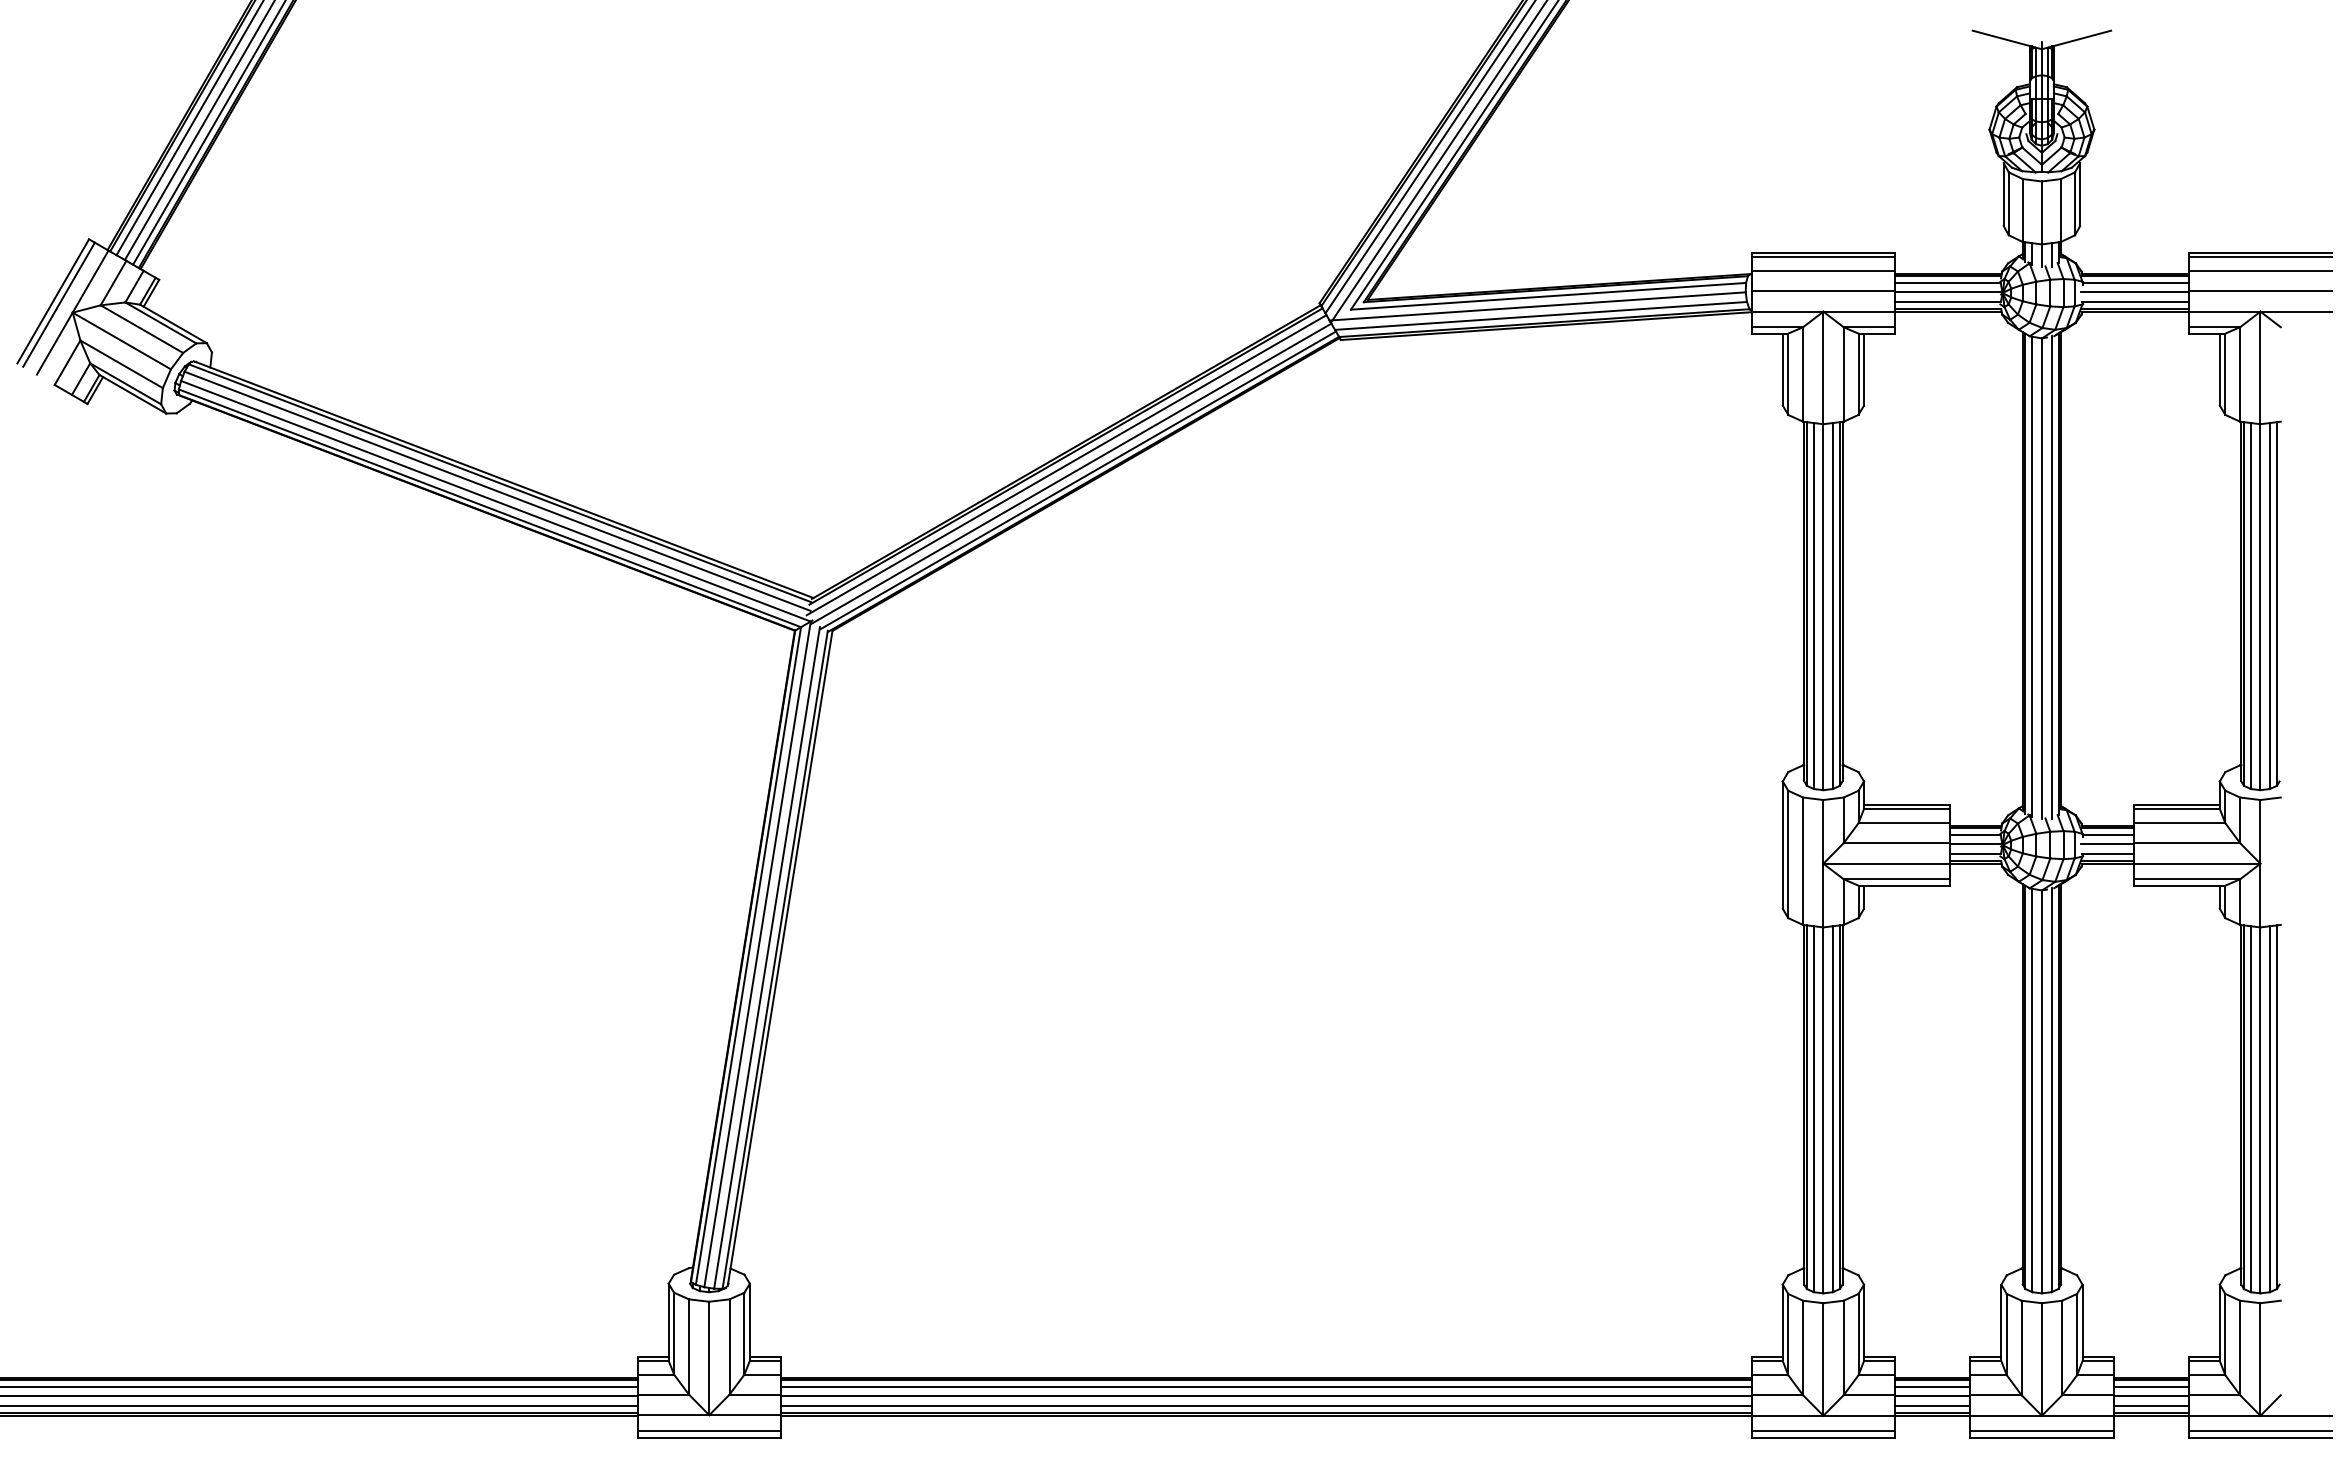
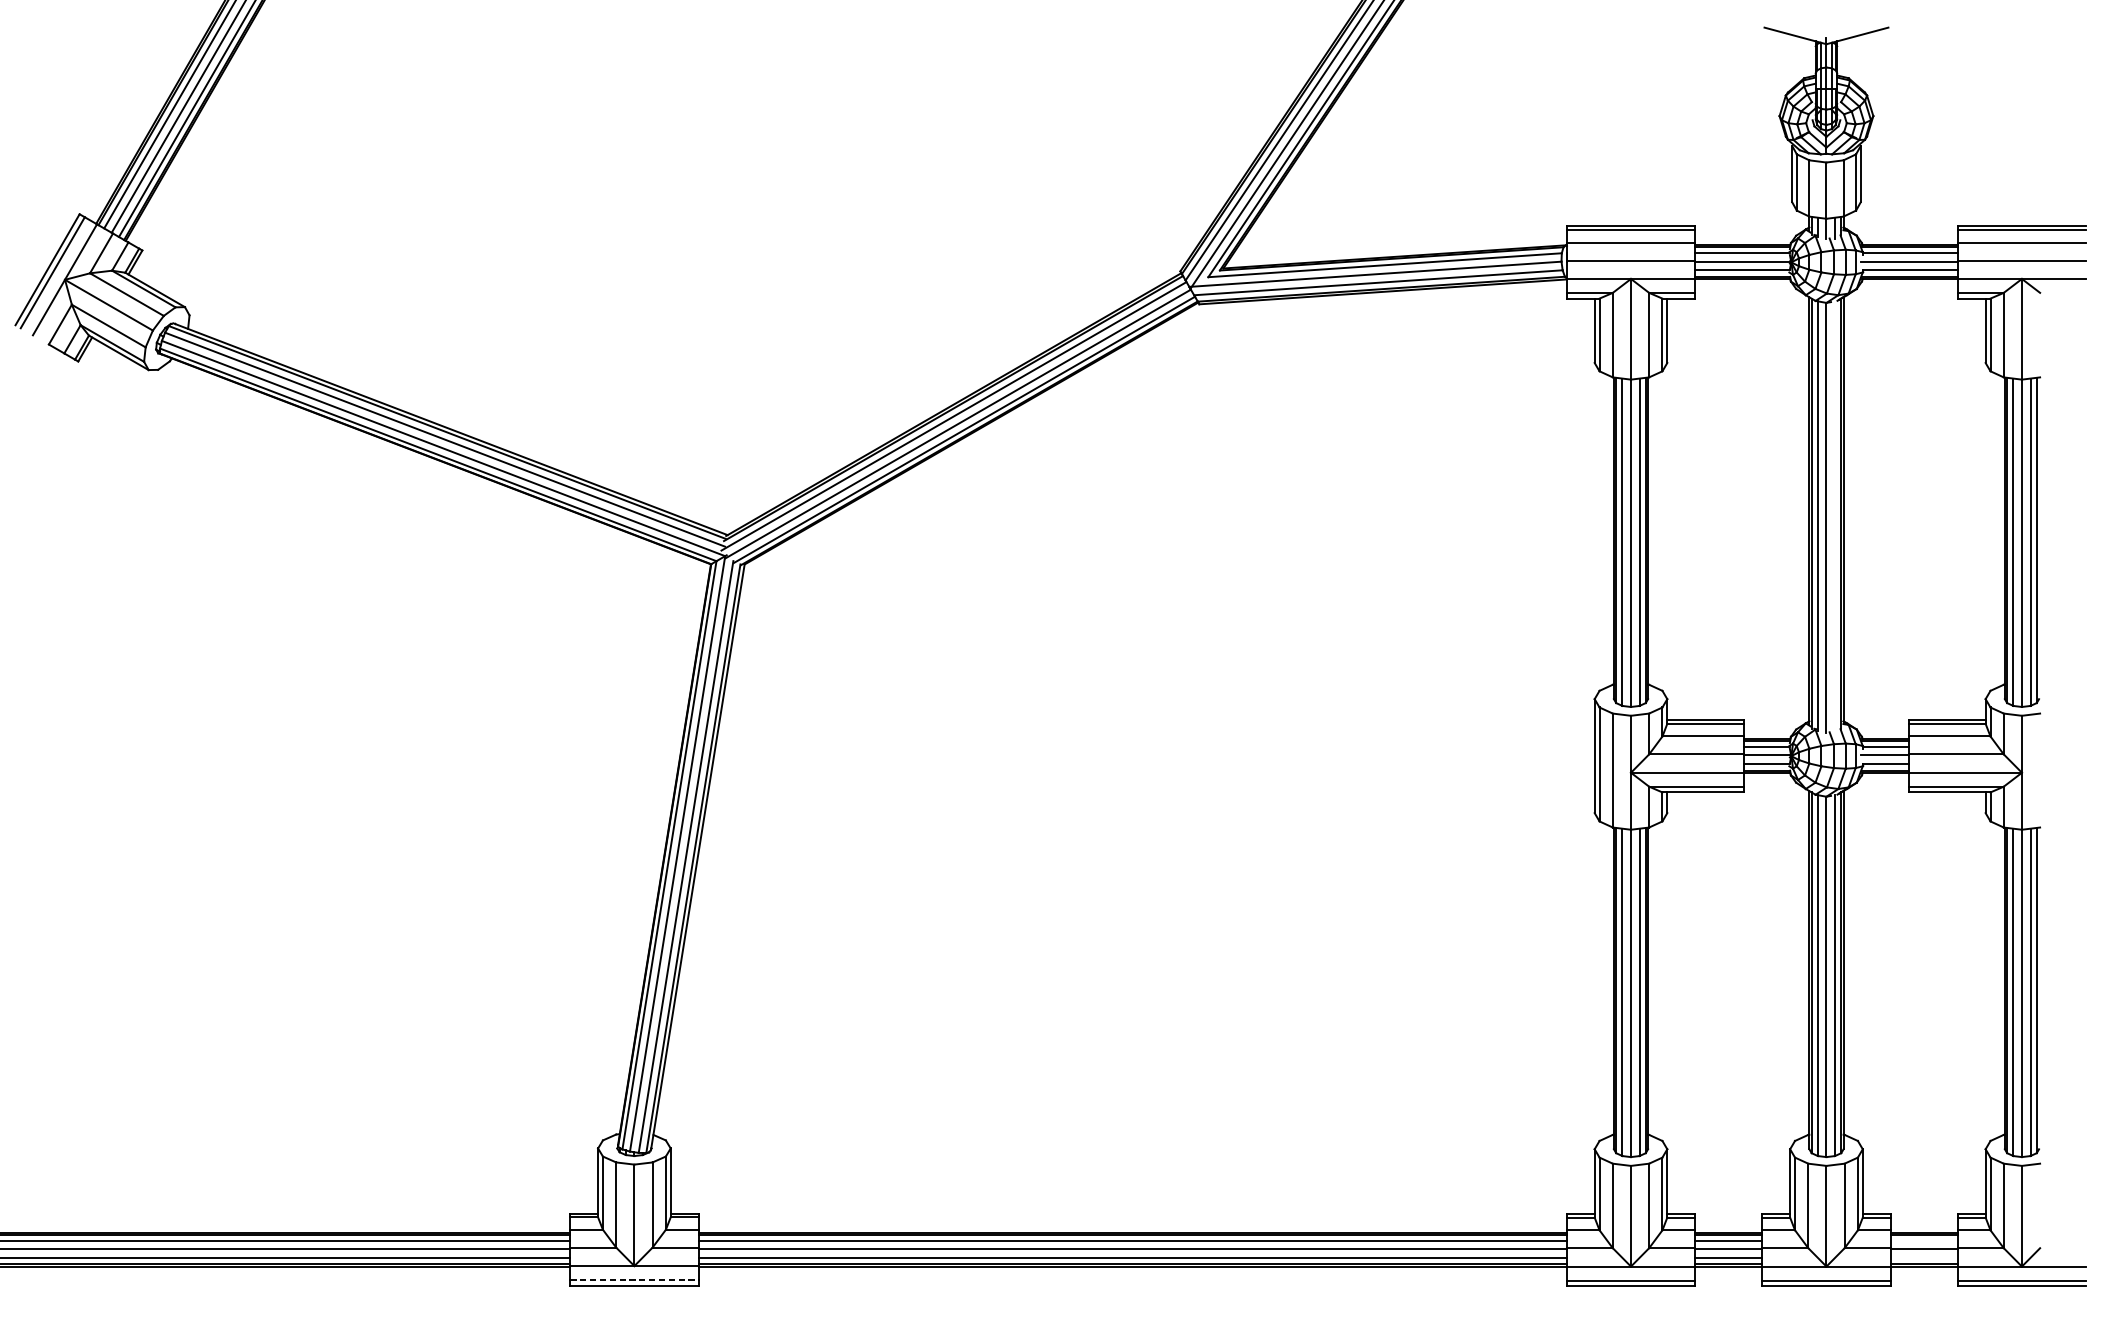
line: (2051, 577) -> (1835, 516), removed
line: (2150, 1386) -> (1923, 1240), removed
line: (2150, 1405) -> (1923, 1257), removed
line: (709, 1430) -> (634, 1279), solid -> dashed

